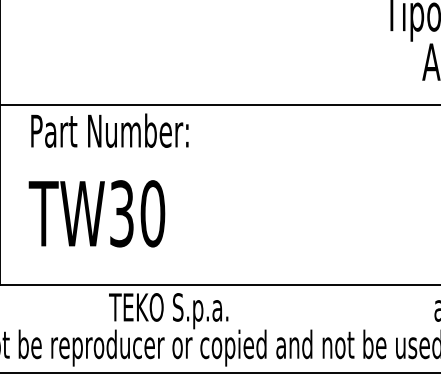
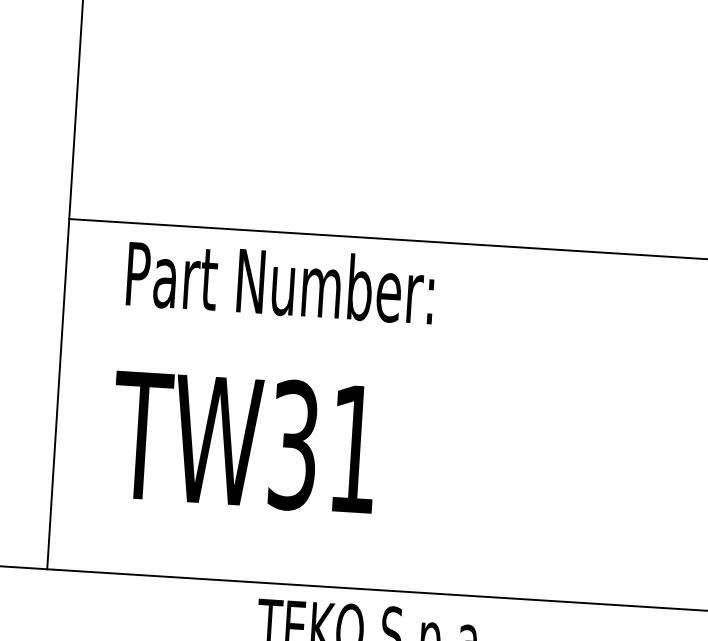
text: (152, 213) -> (353, 448), TW30 -> TW31

